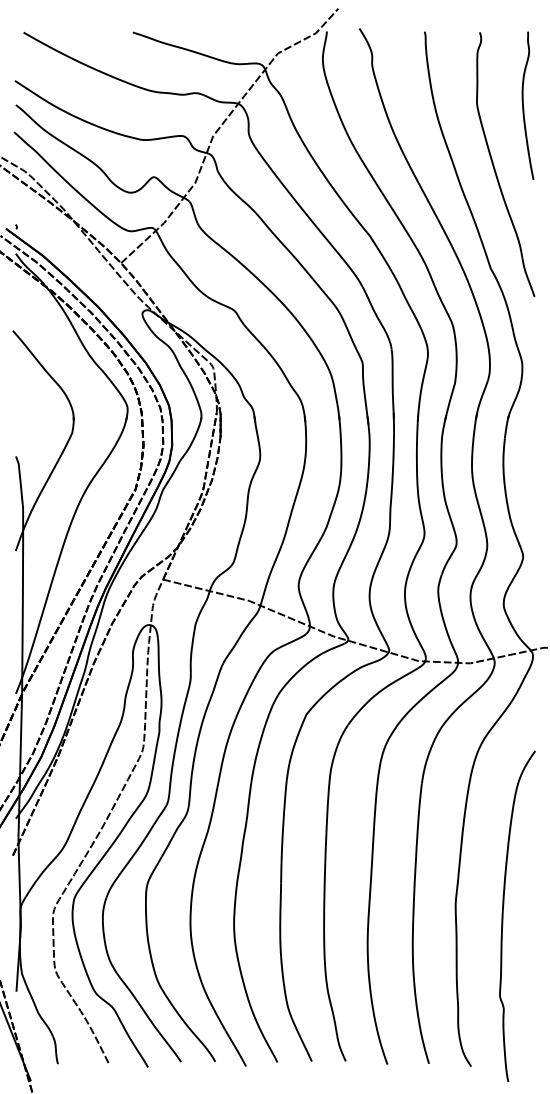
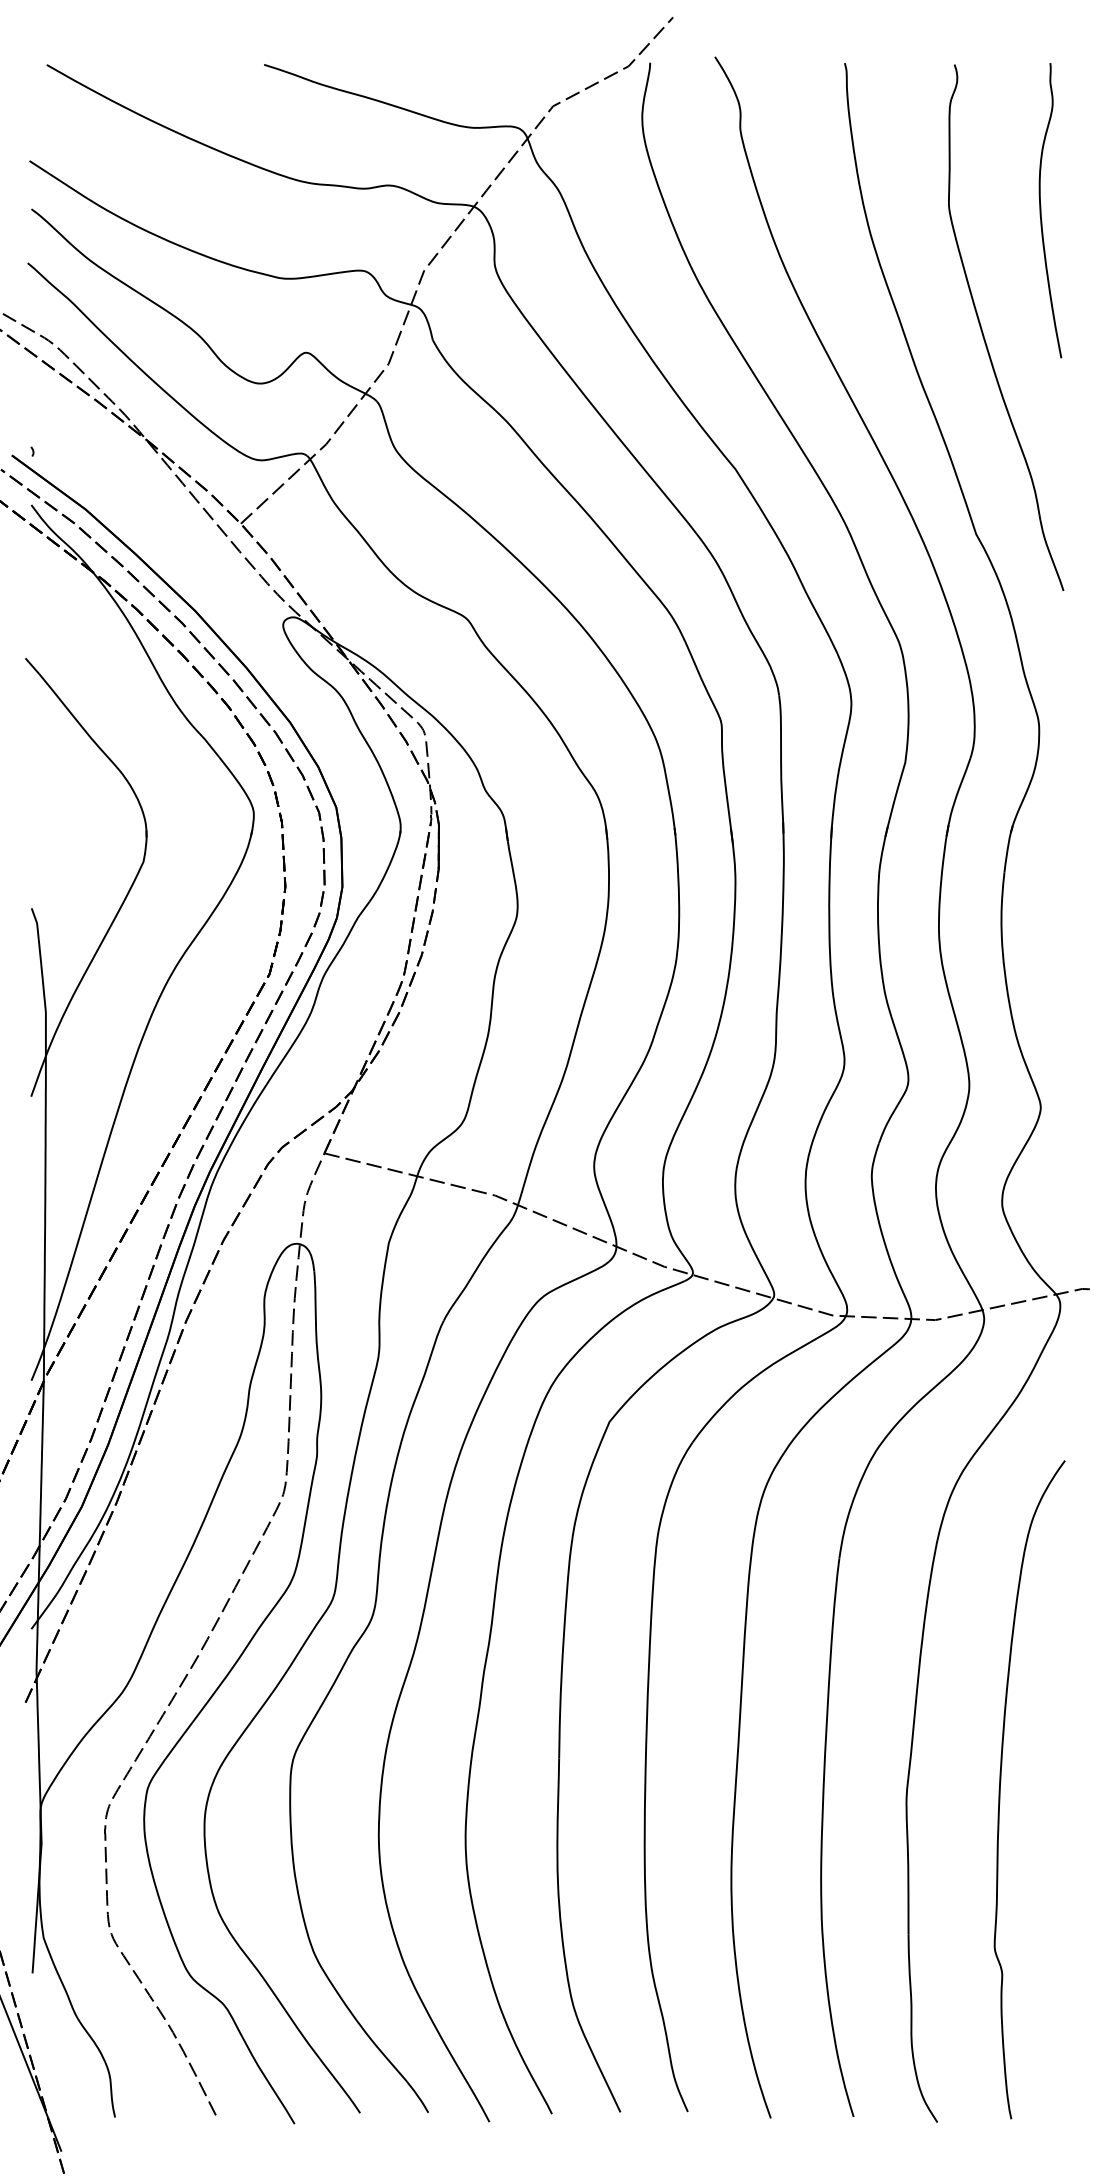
curve: (503, 915) -> (1001, 1787), moved

